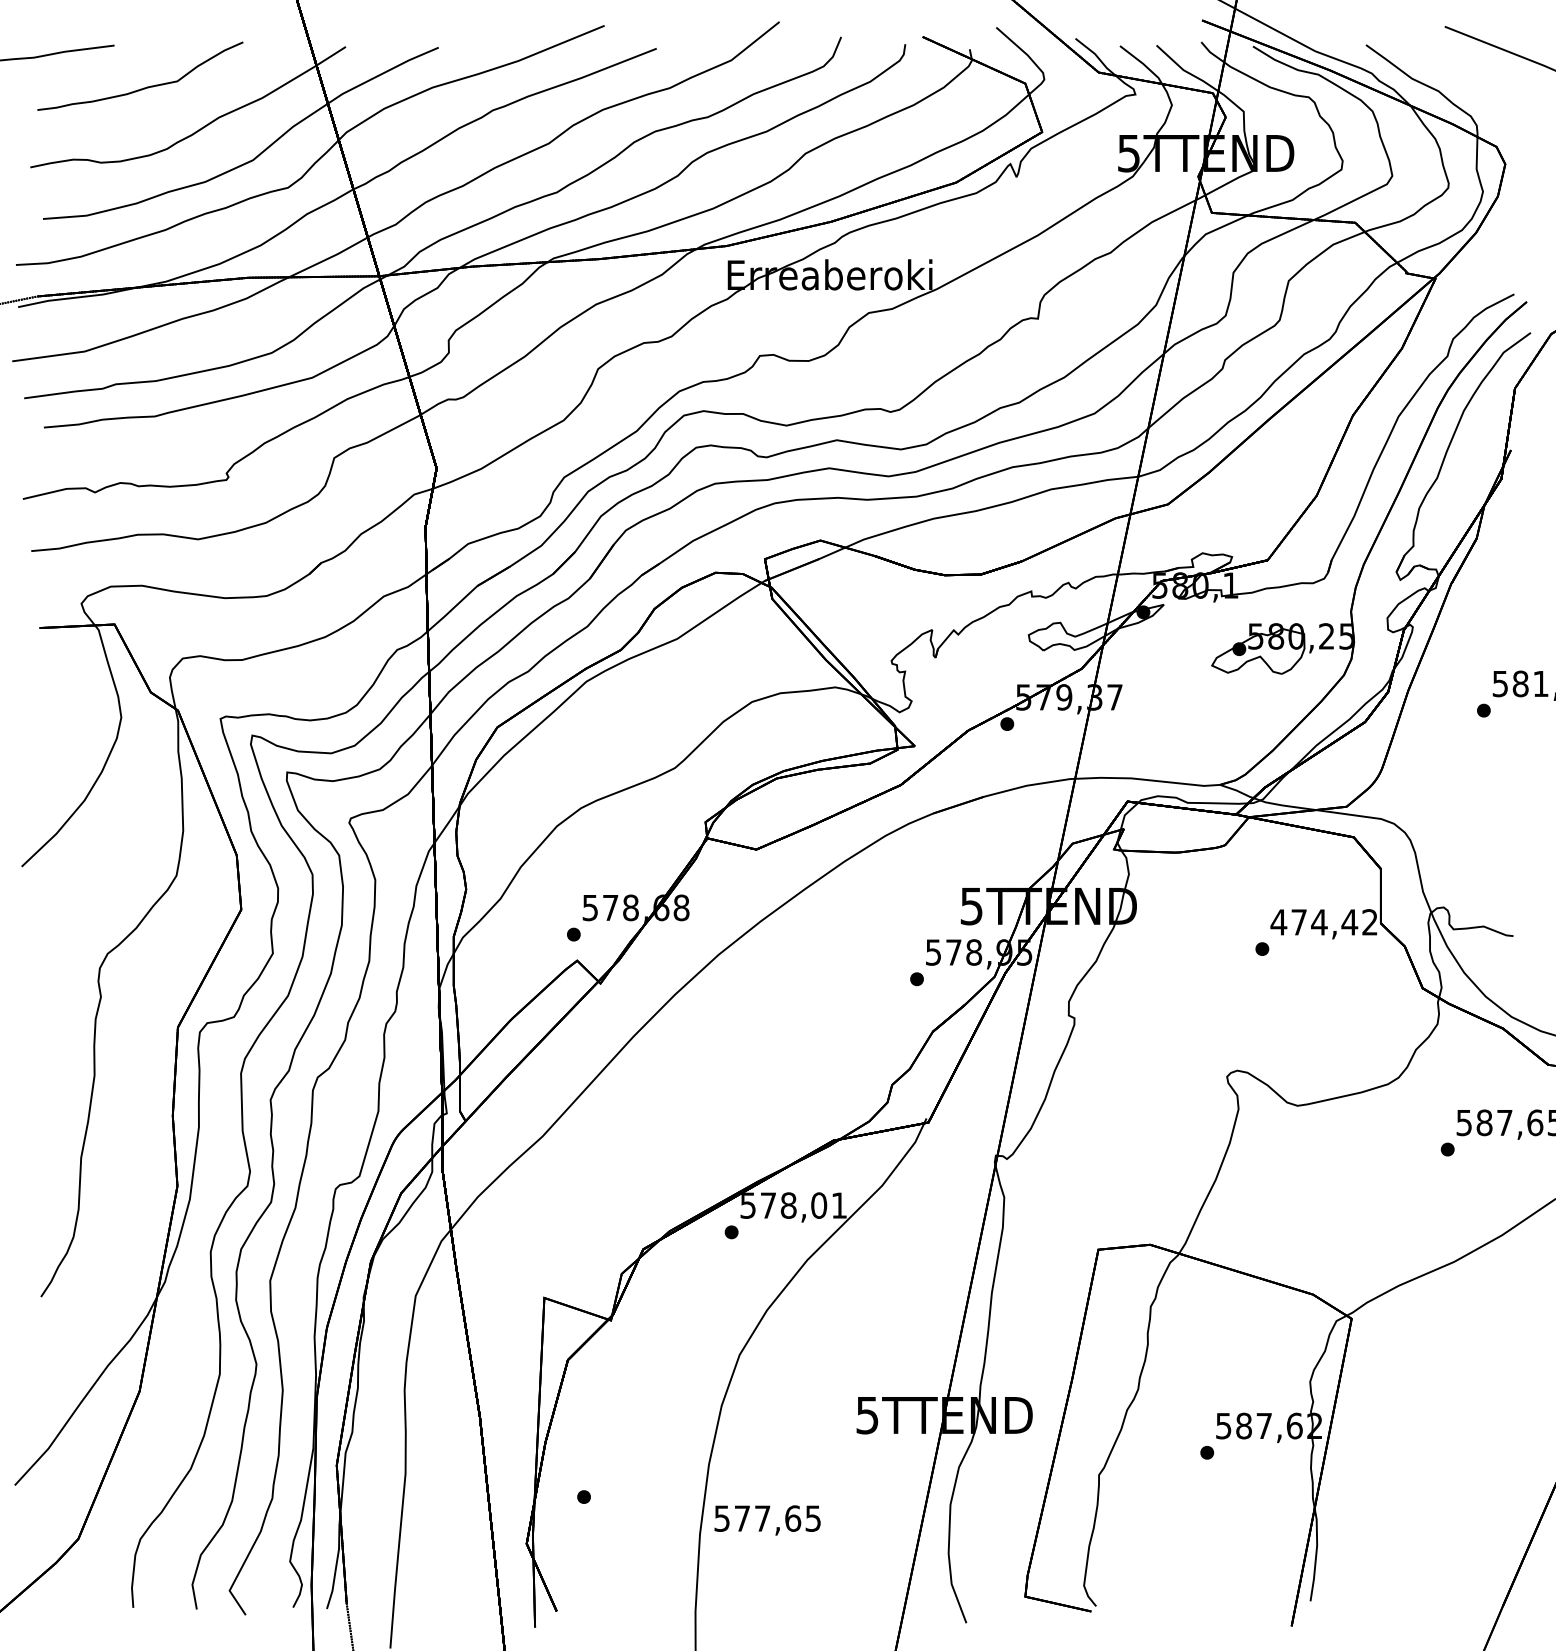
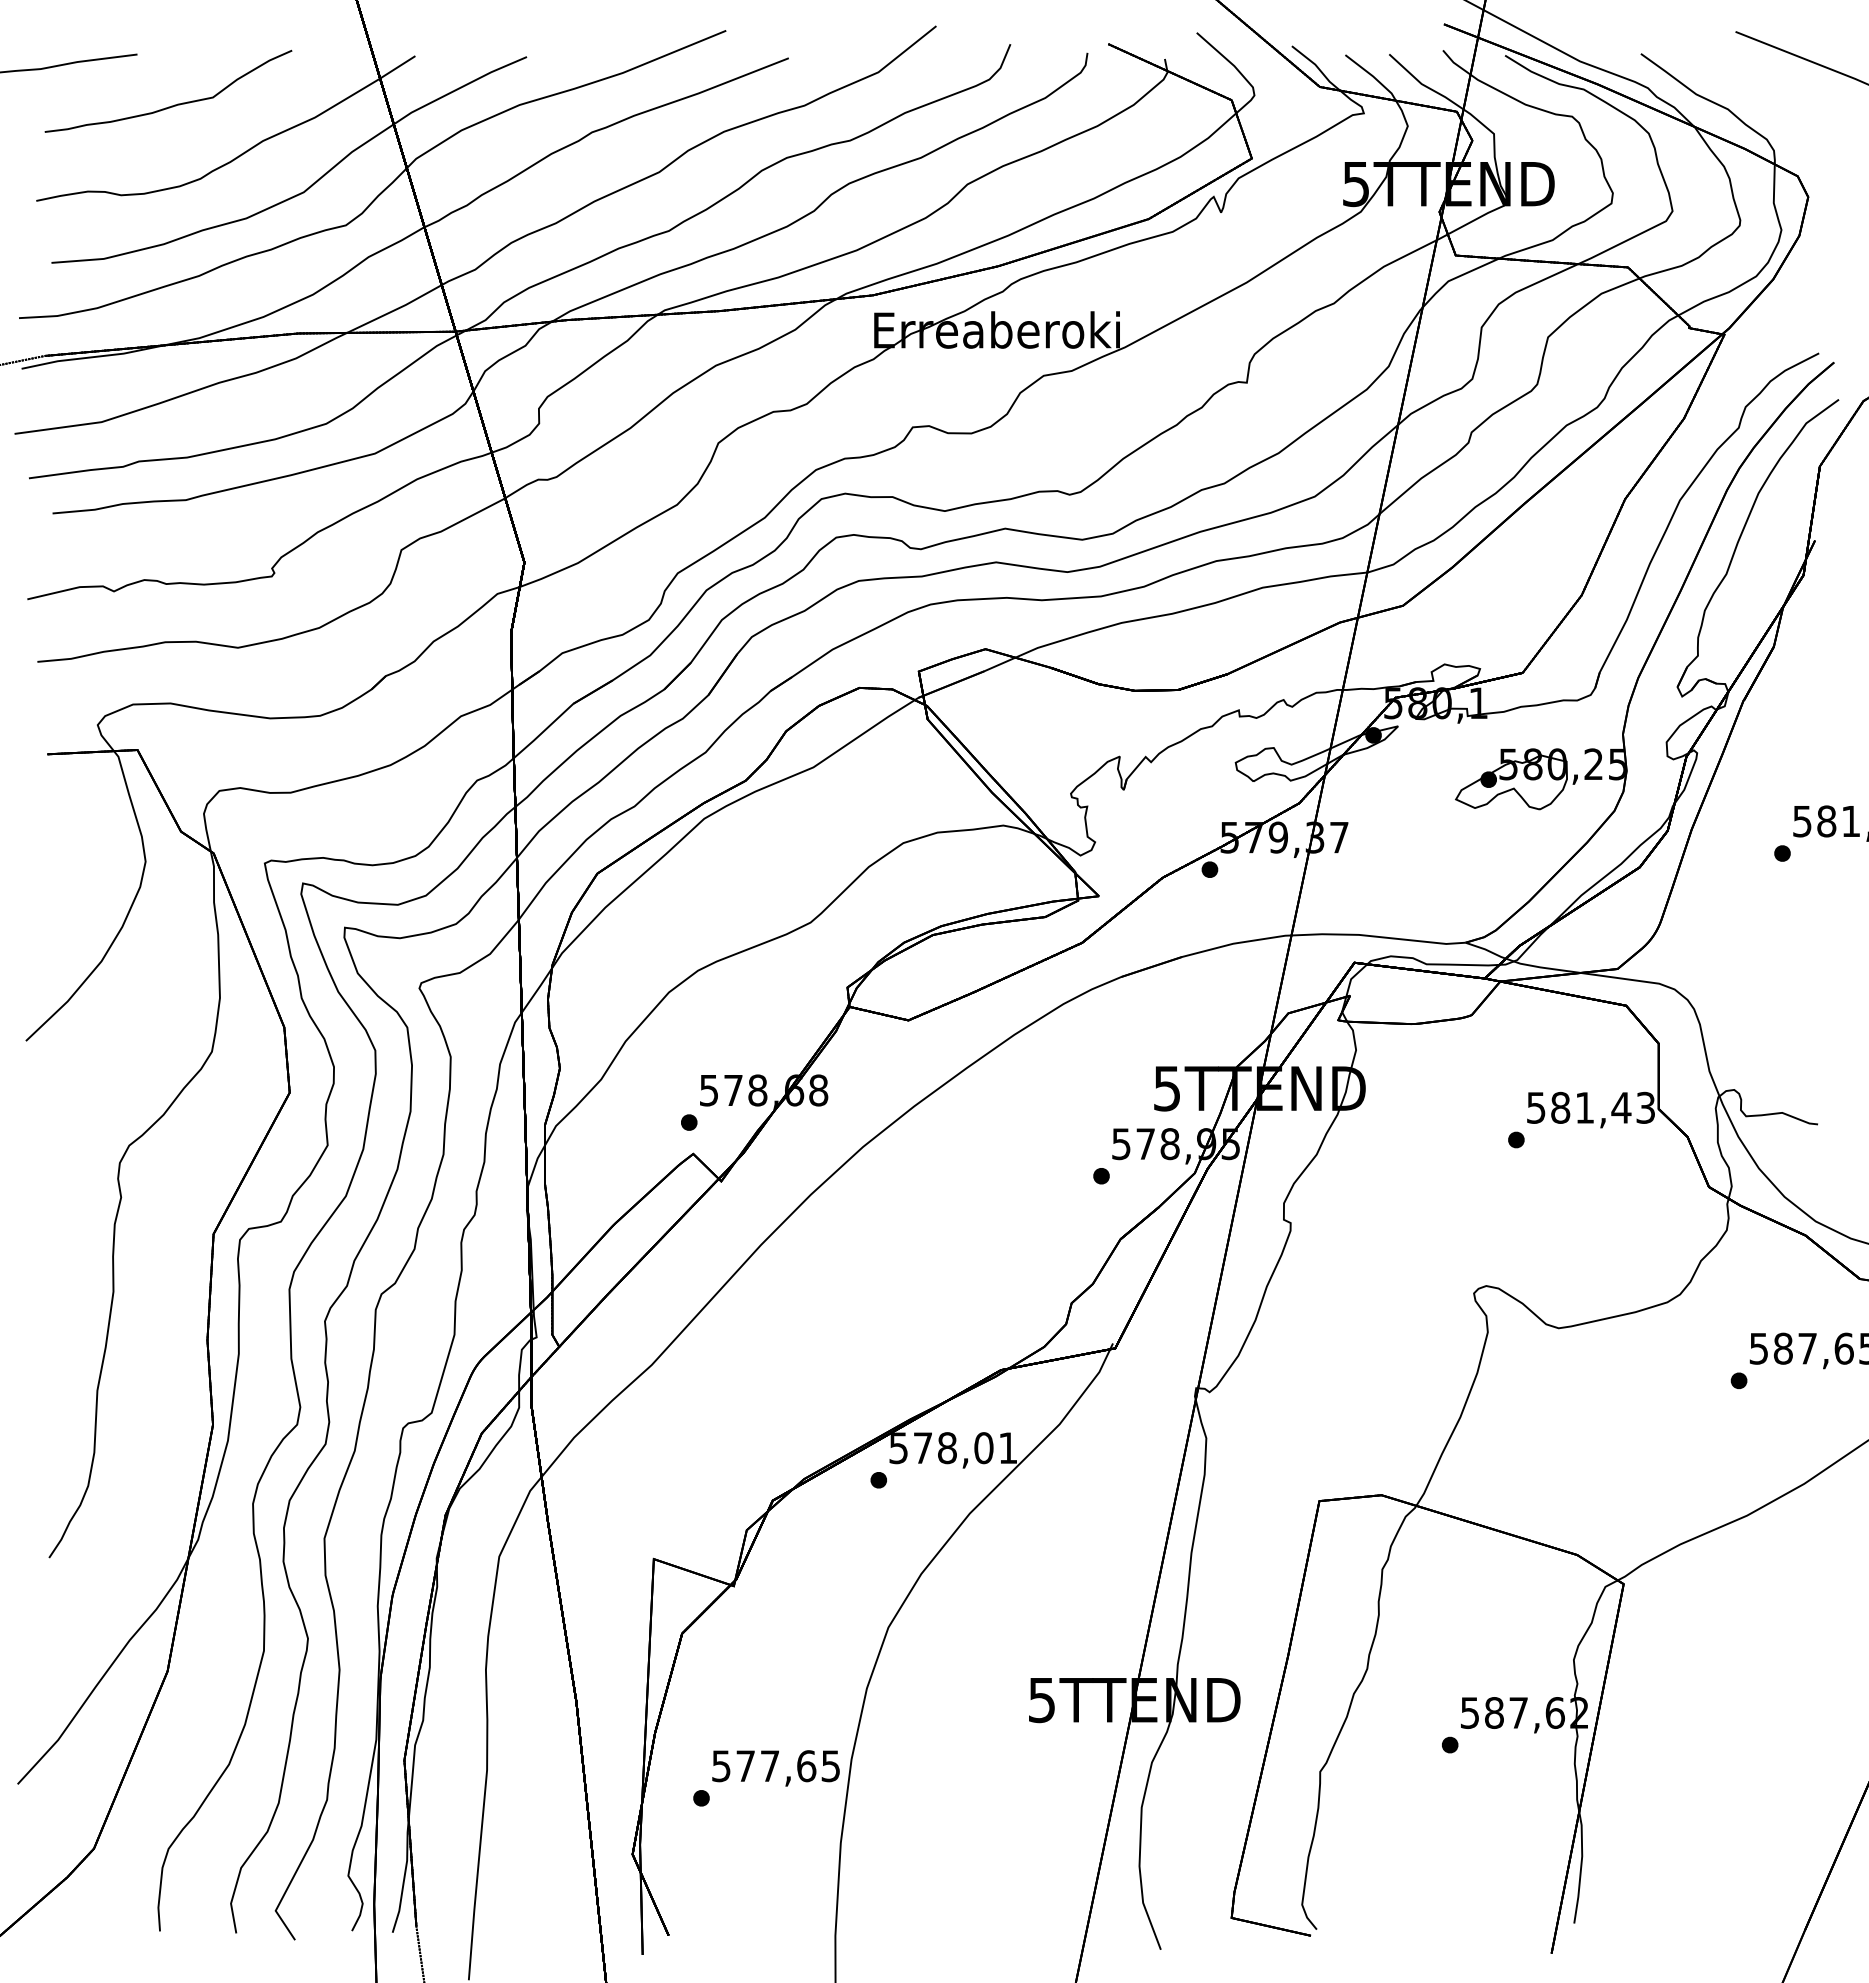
text: (1324, 922) -> (1590, 1107), 474,42 -> 581,43
text: (767, 1520) -> (775, 1768), moved

